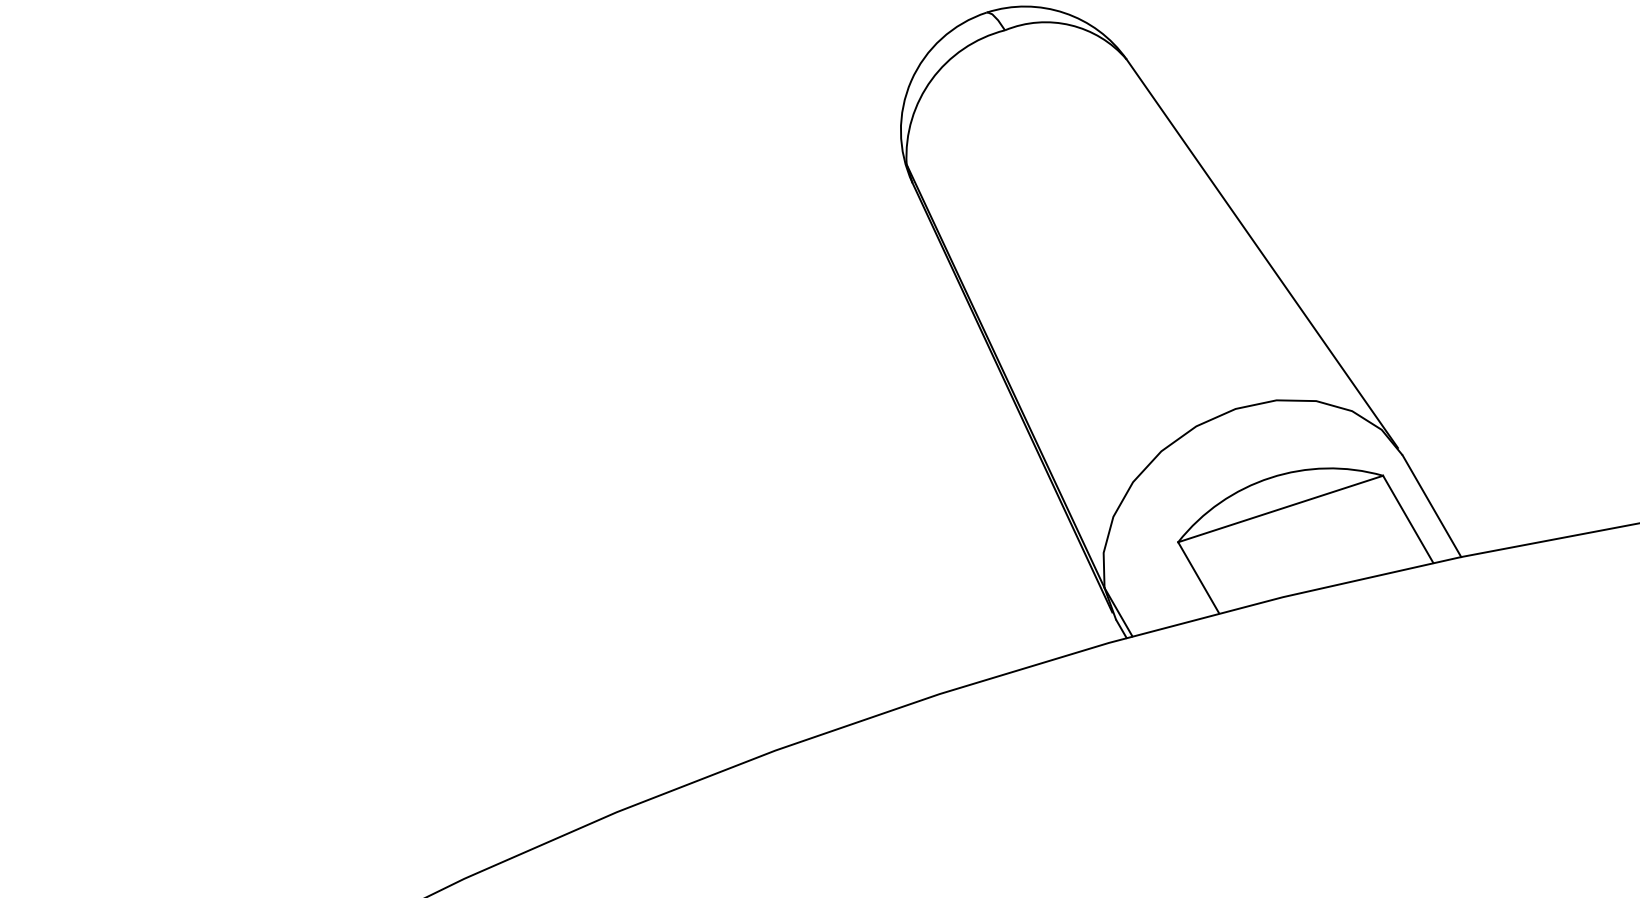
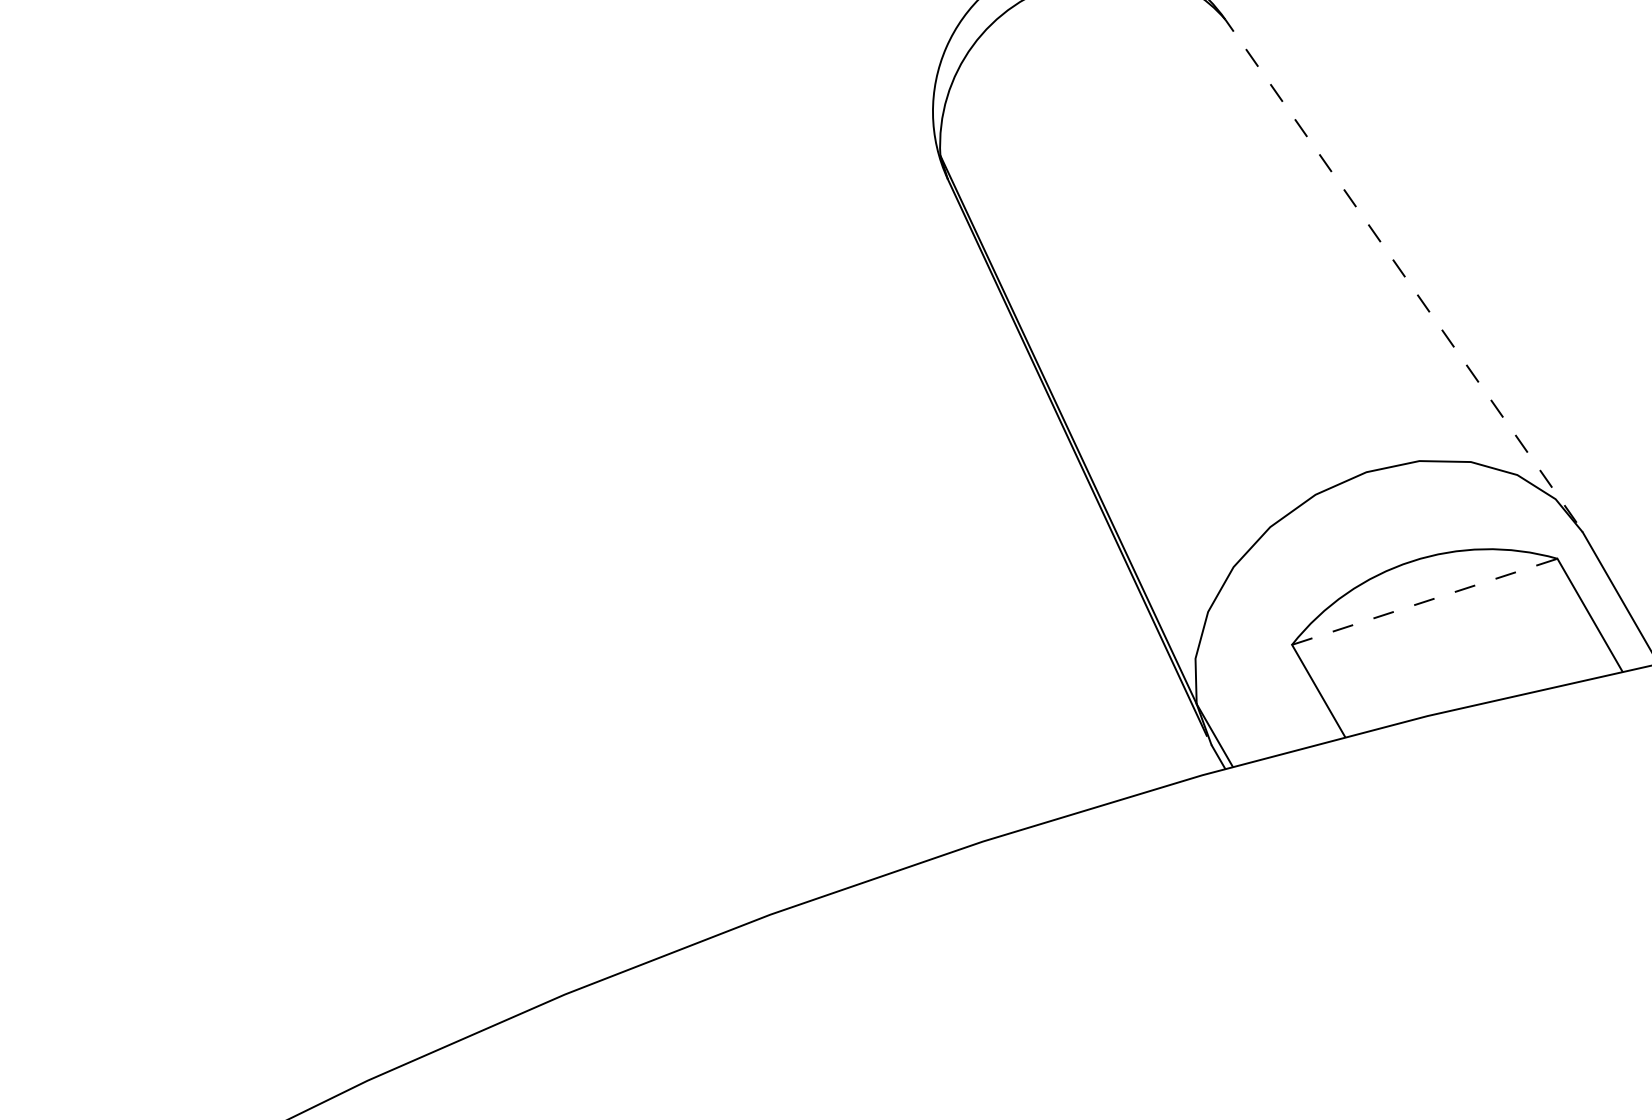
line: (1262, 253) -> (1401, 270), solid -> dashed
line: (1280, 509) -> (1424, 602), solid -> dashed

